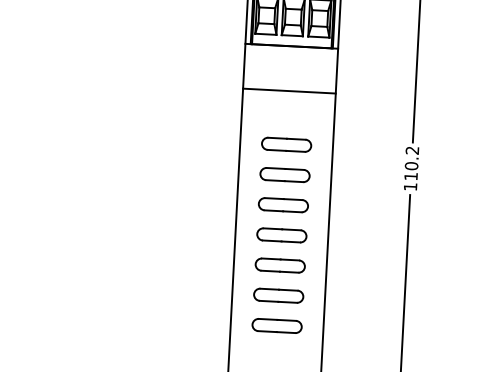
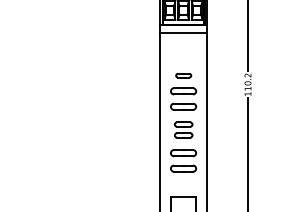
line: (289, 91) -> (183, 33), moved
part: (286, 144) -> (183, 75), size x0.6
part: (281, 249) -> (183, 129), size x0.7

